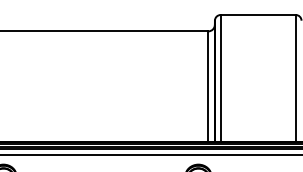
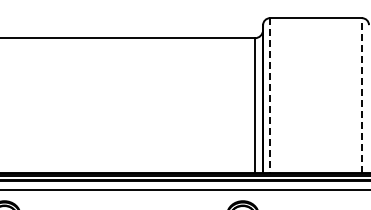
line: (296, 78) -> (362, 95), solid -> dashed
line: (220, 79) -> (270, 96), solid -> dashed

